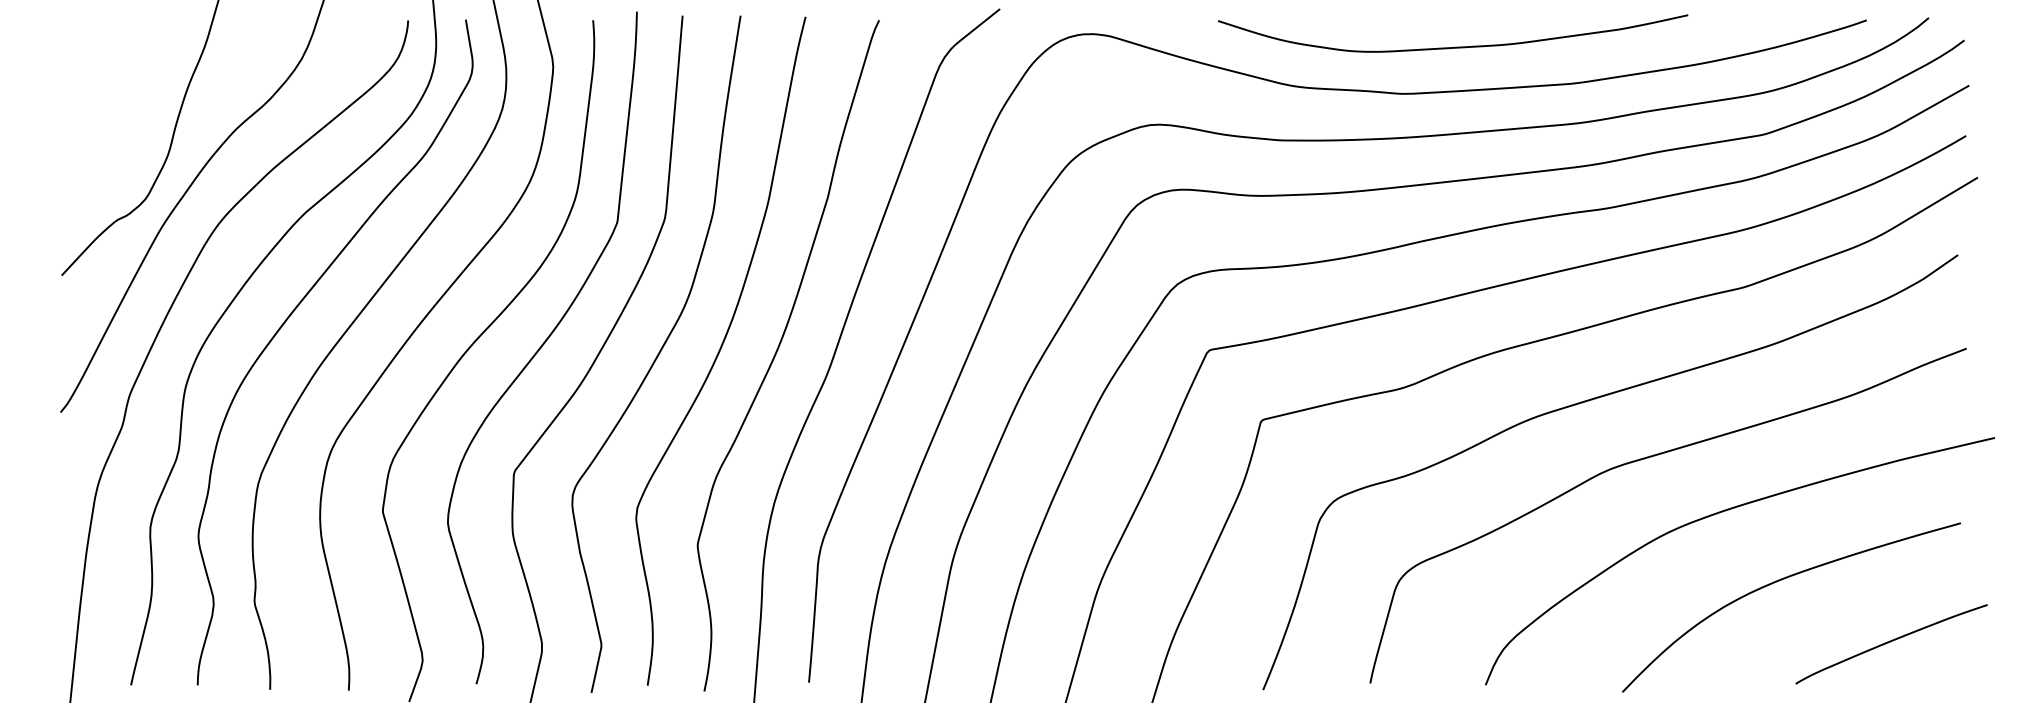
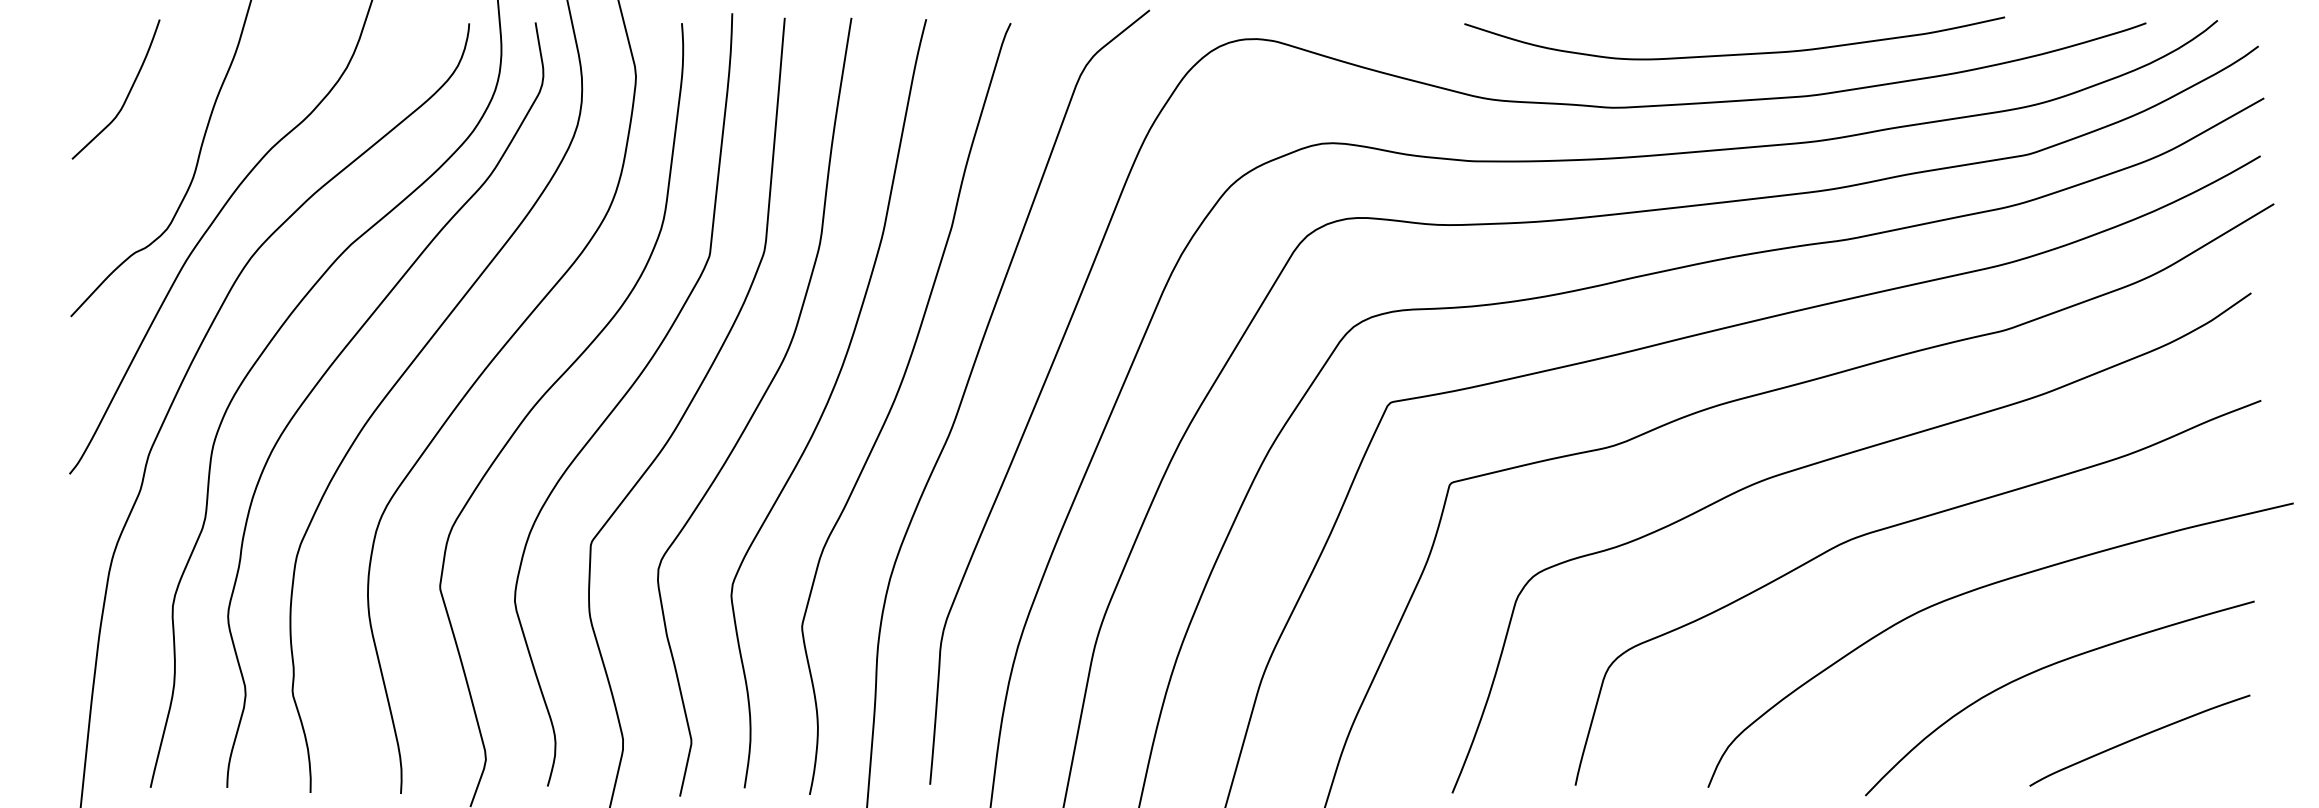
curve: (1454, 46) -> (1736, 53), moved
curve: (110, 82) -> (127, 94), added
curve: (1890, 642) -> (2138, 738), moved

